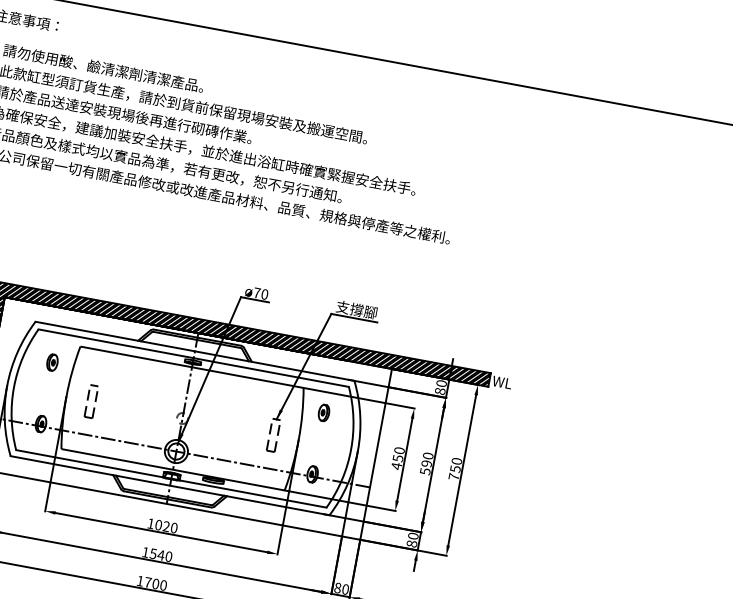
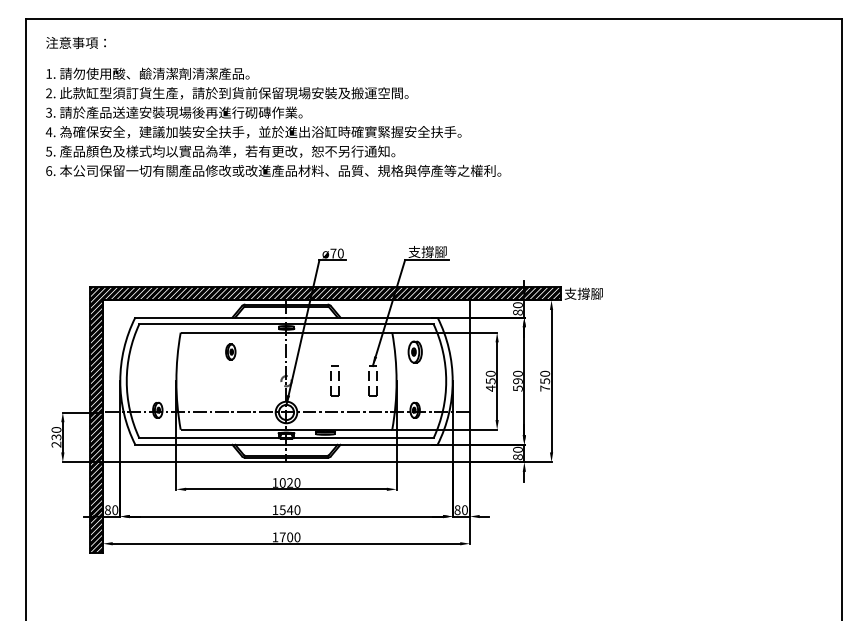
part: (52, 361) -> (230, 351), moved
text: (513, 384) -> (583, 293), WL -> 支撐腳
part: (90, 400) -> (334, 380), moved
part: (323, 412) -> (414, 351), size x1.4

